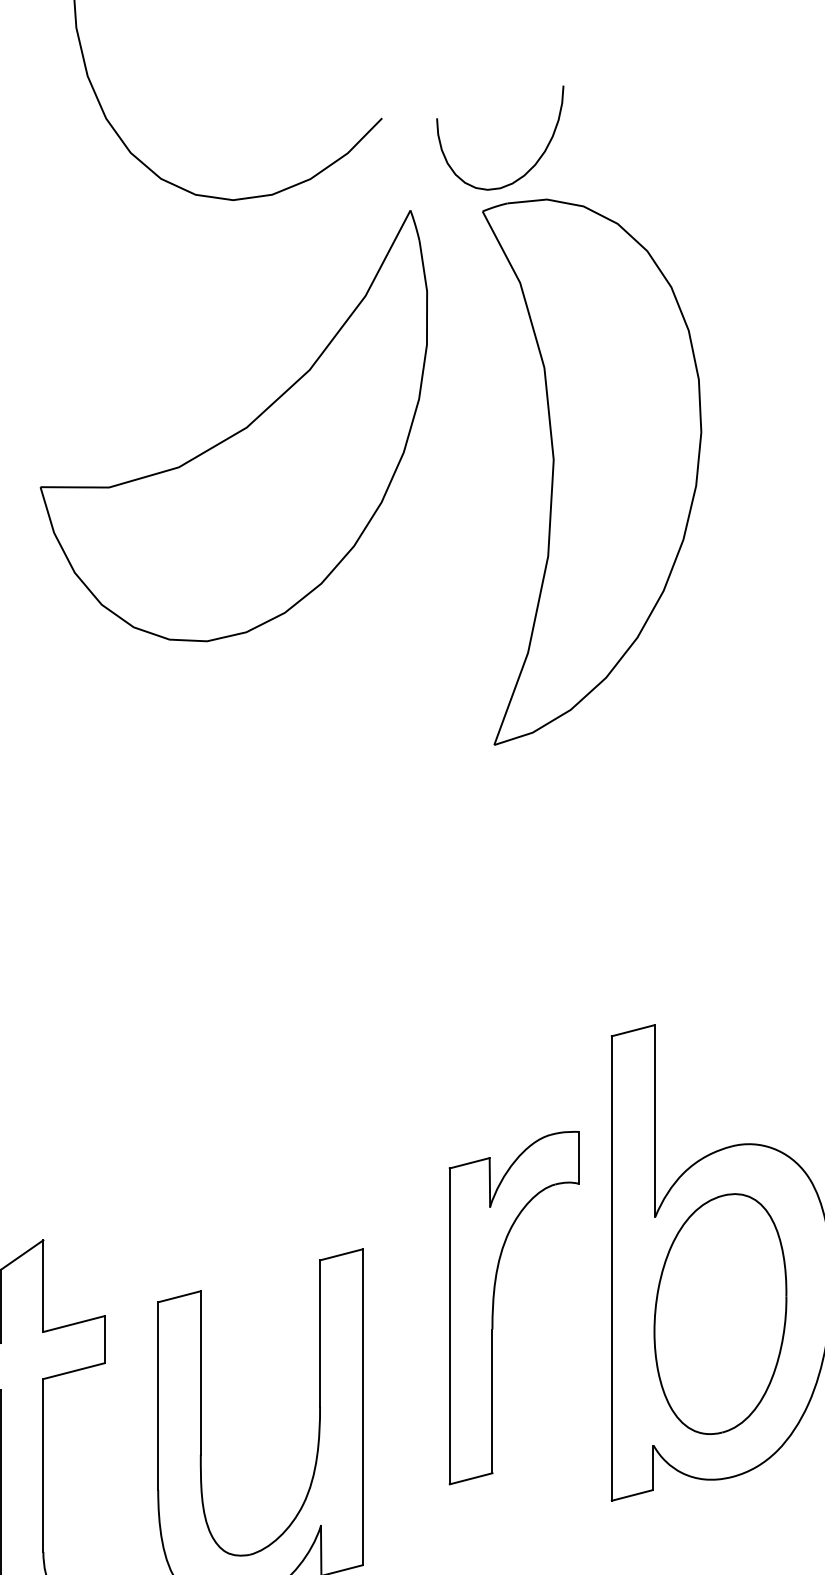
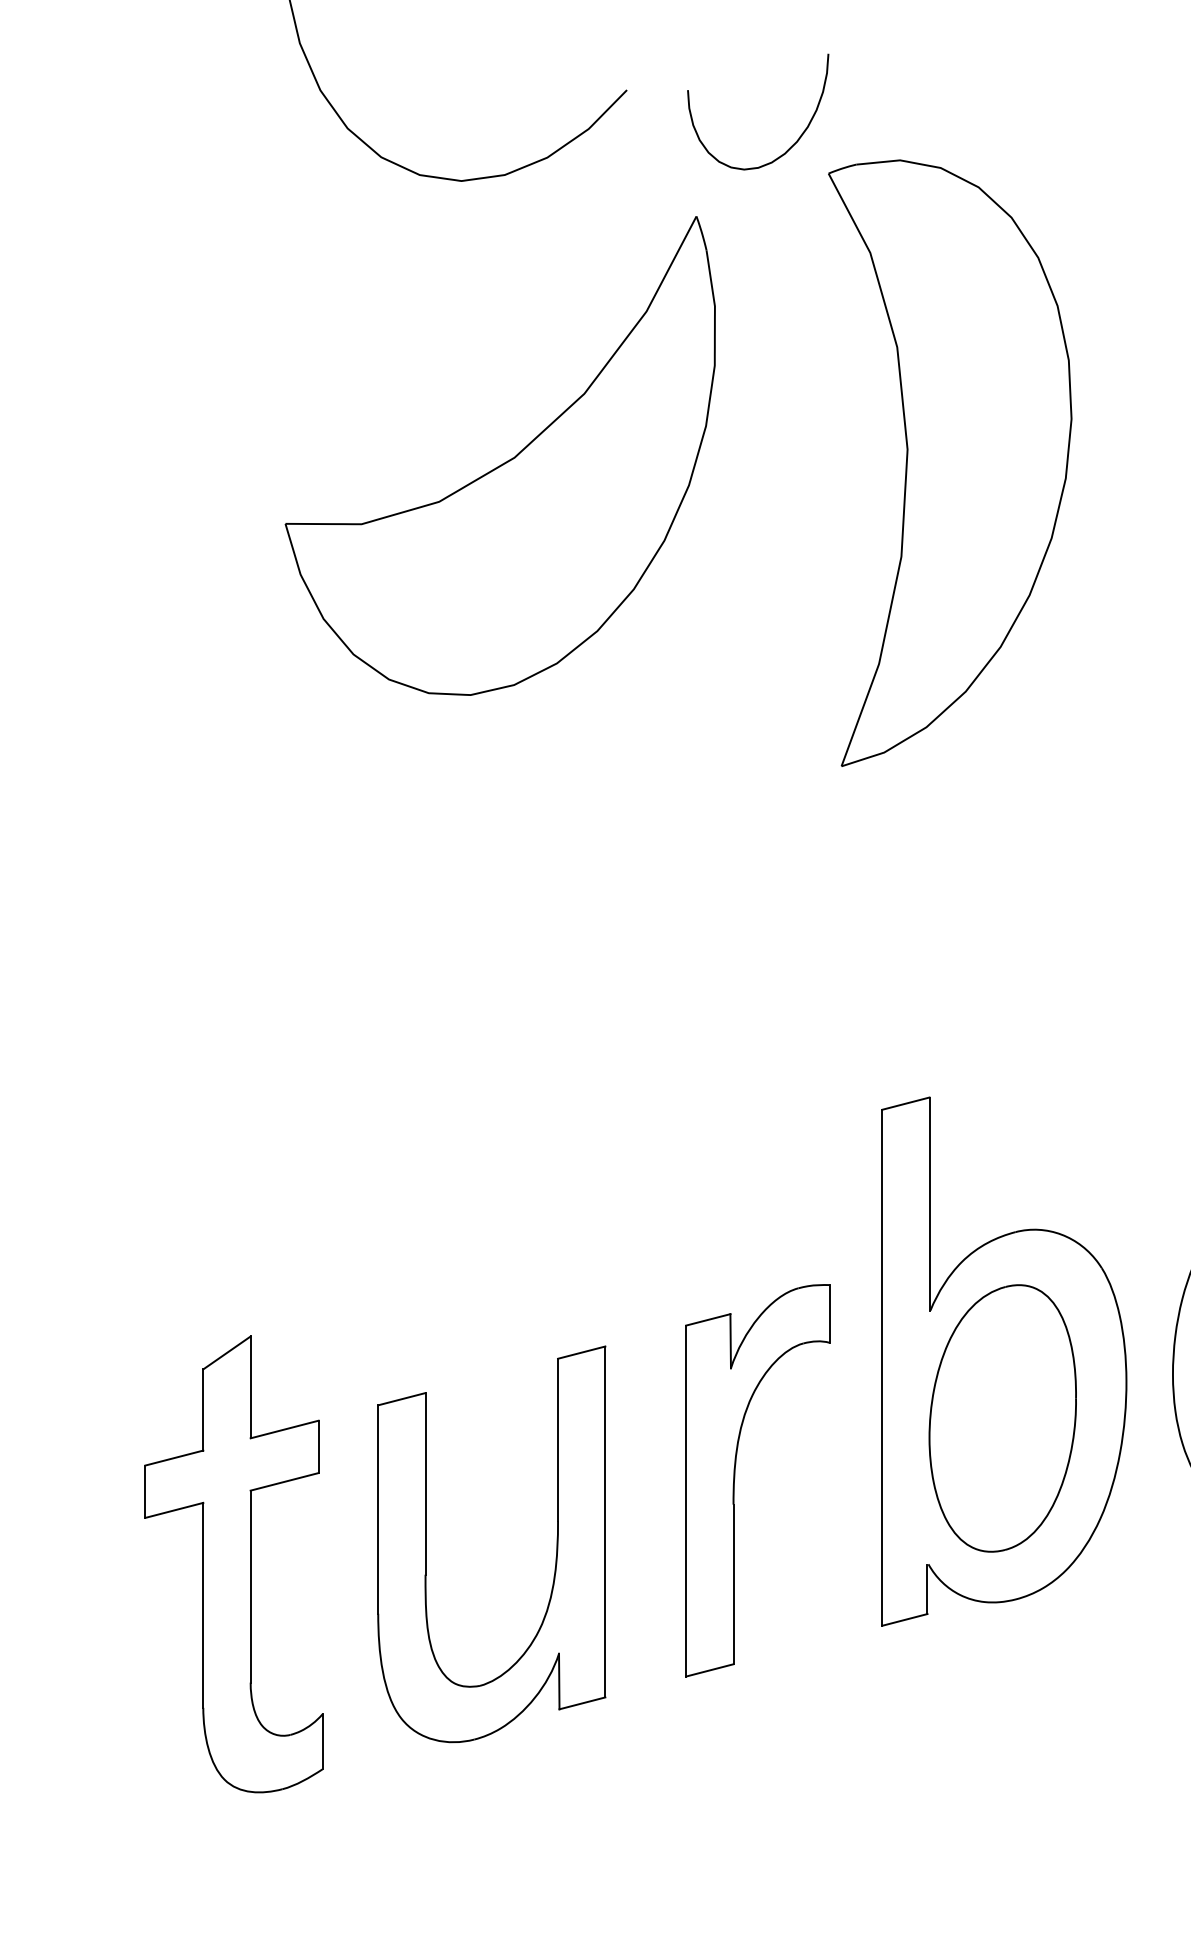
part: (238, 431) -> (505, 461), moved
part: (592, 471) -> (950, 462), moved
part: (494, 1306) -> (735, 1478), moved

